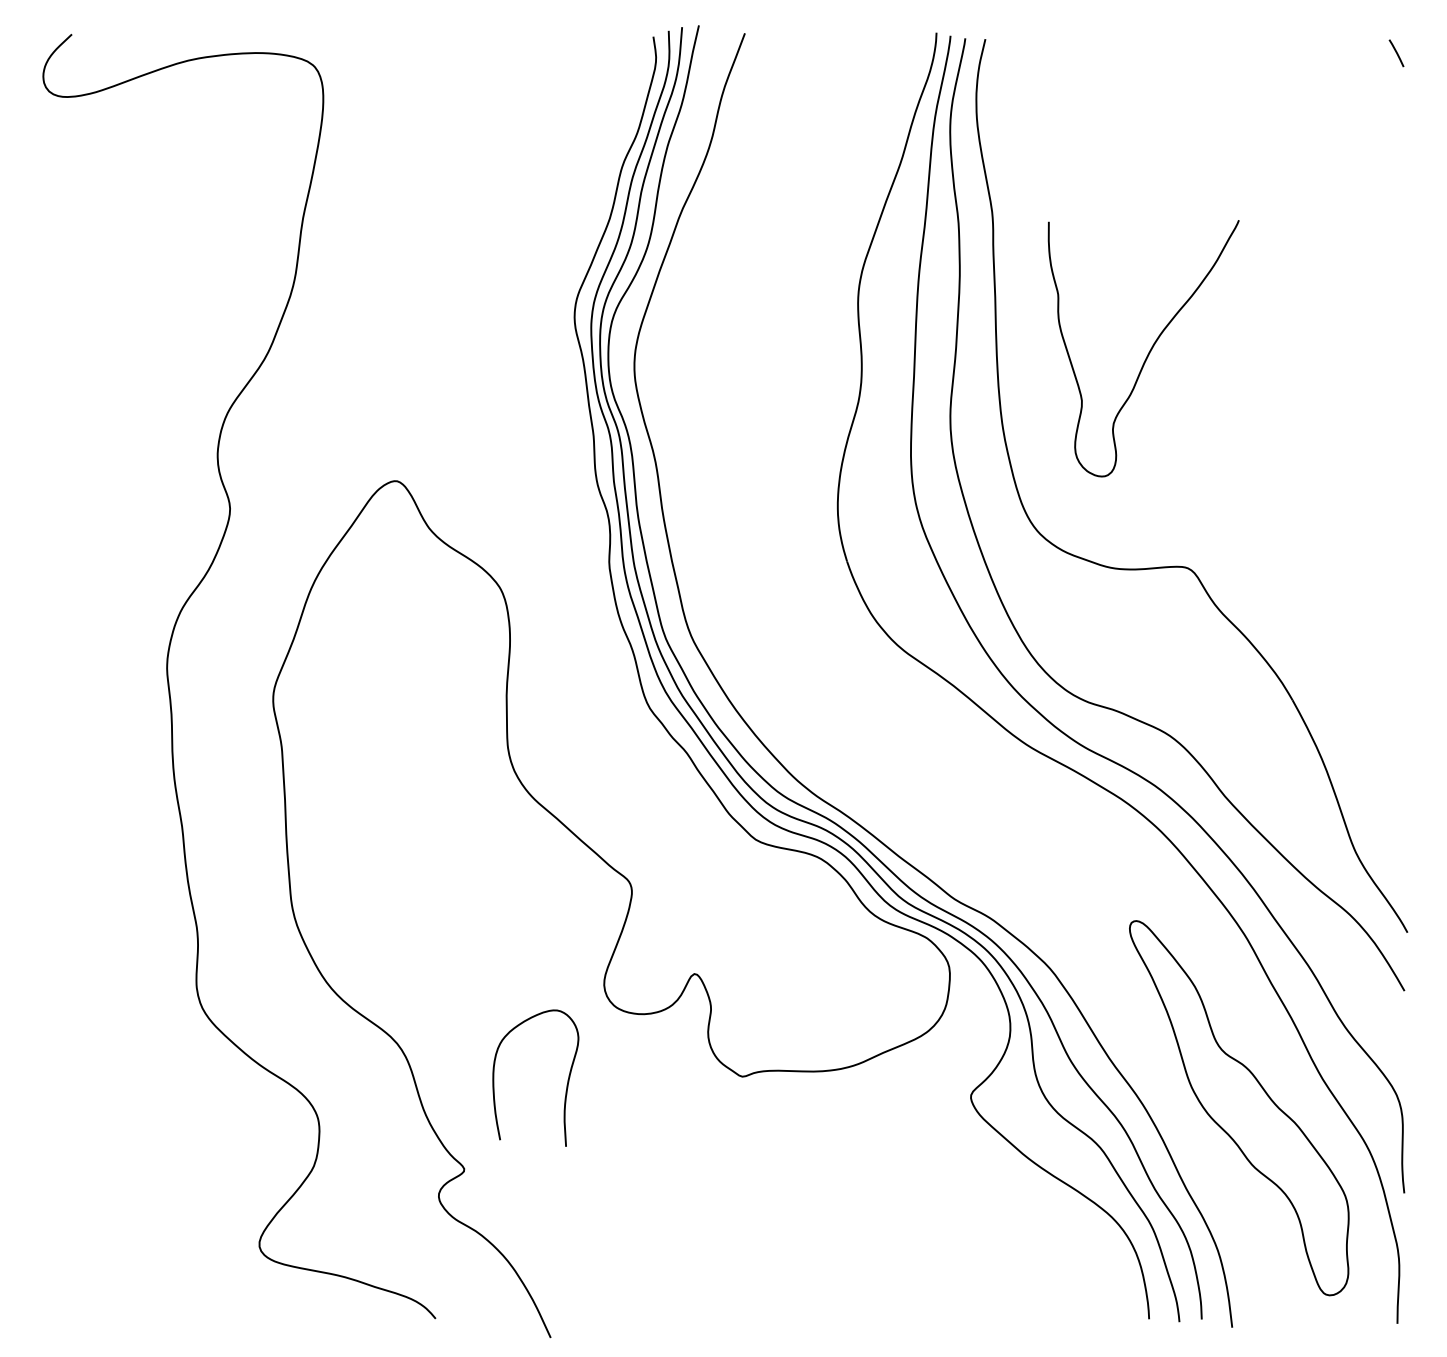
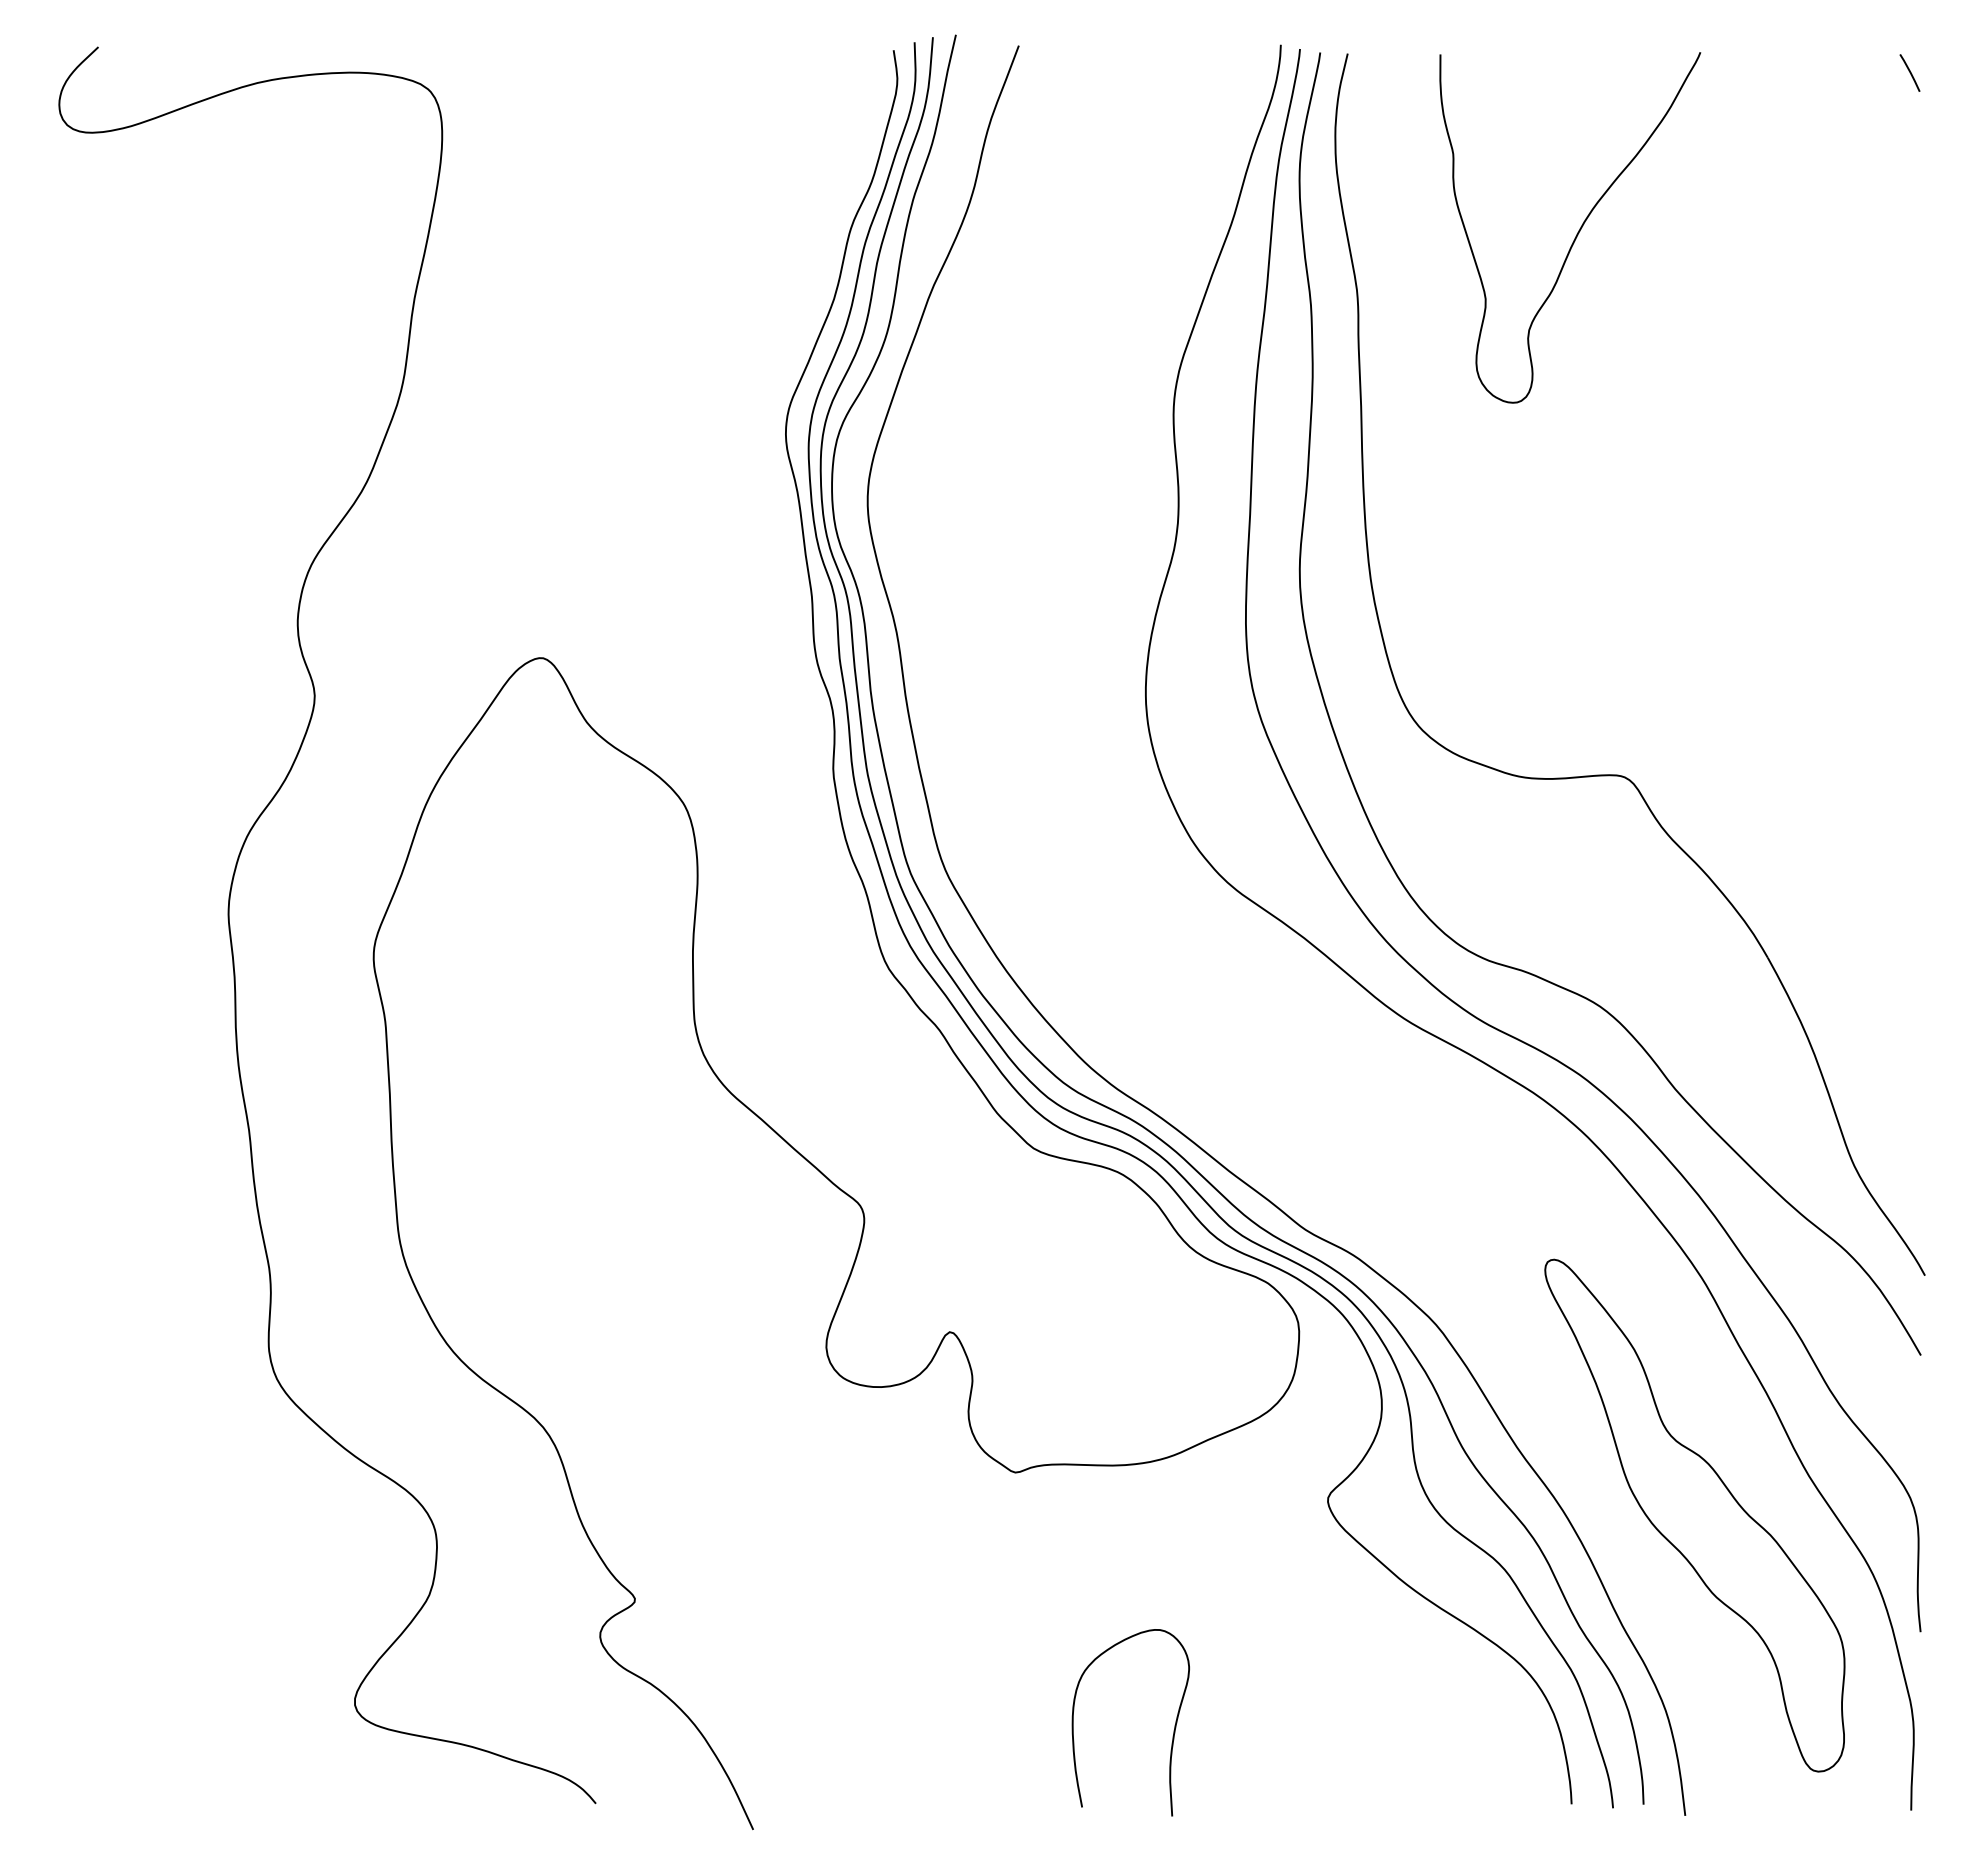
curve: (1149, 350) -> (1578, 230), moved
curve: (567, 1083) -> (1173, 1730), moved

